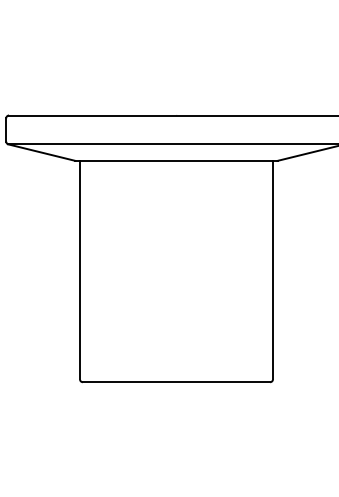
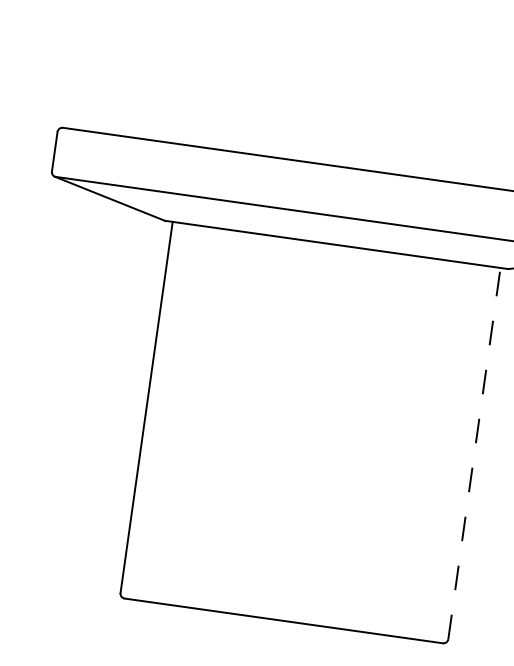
line: (272, 269) -> (473, 452), solid -> dashed

